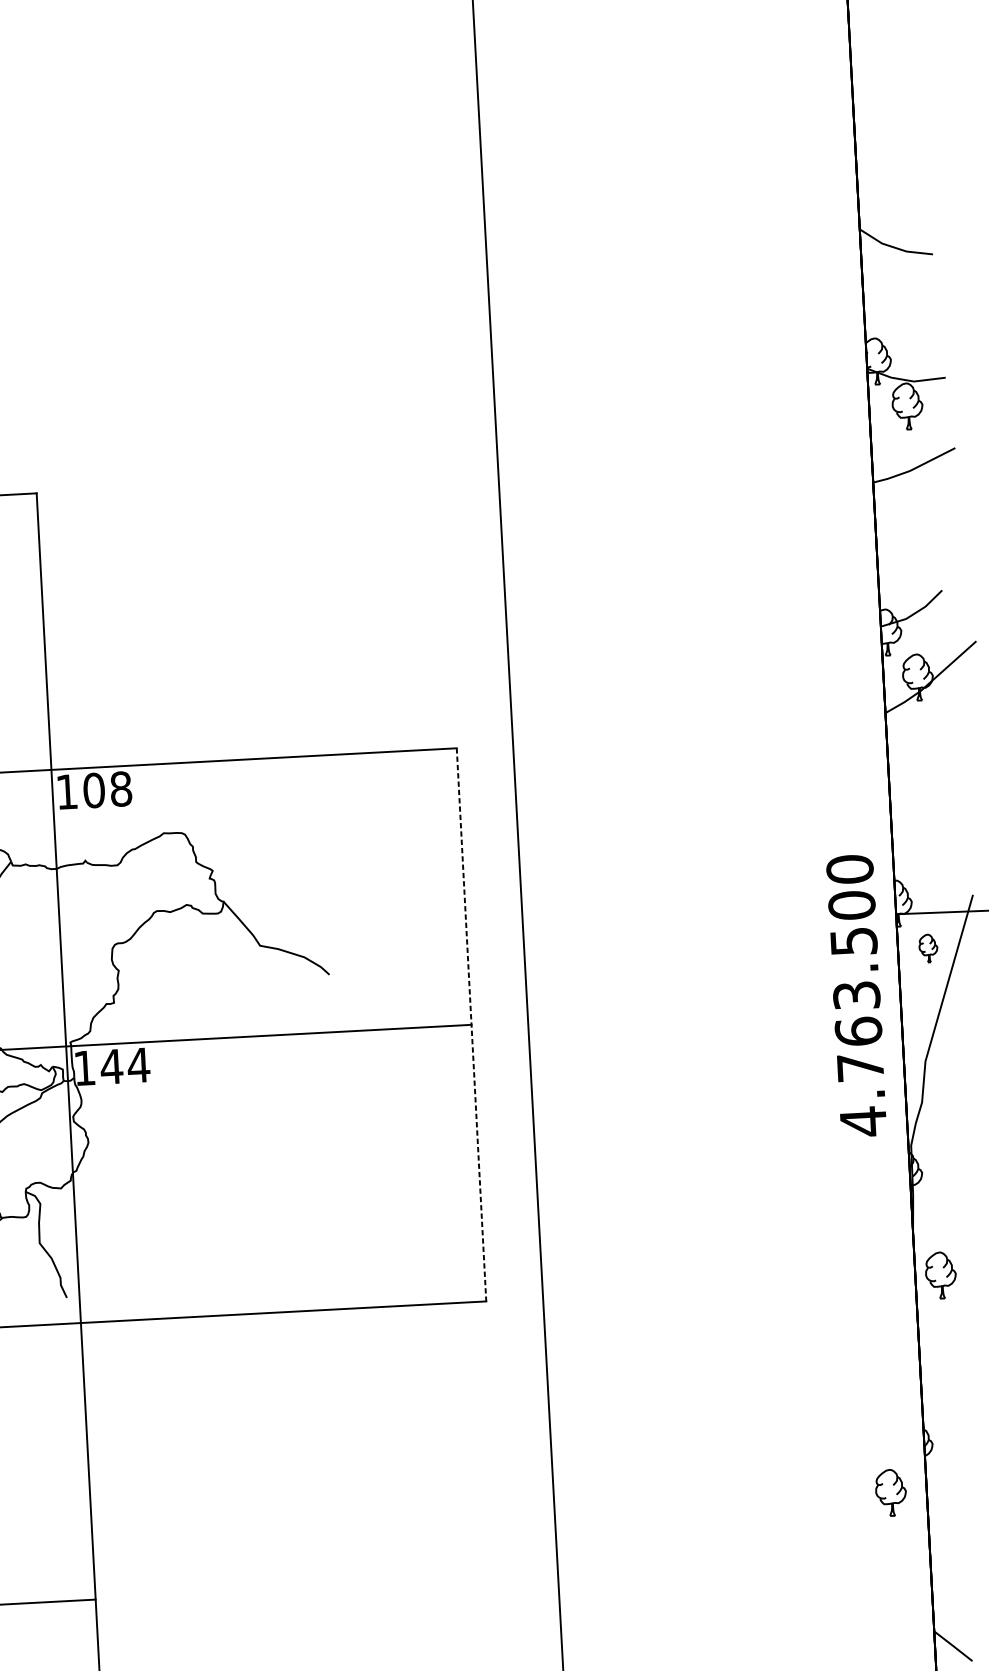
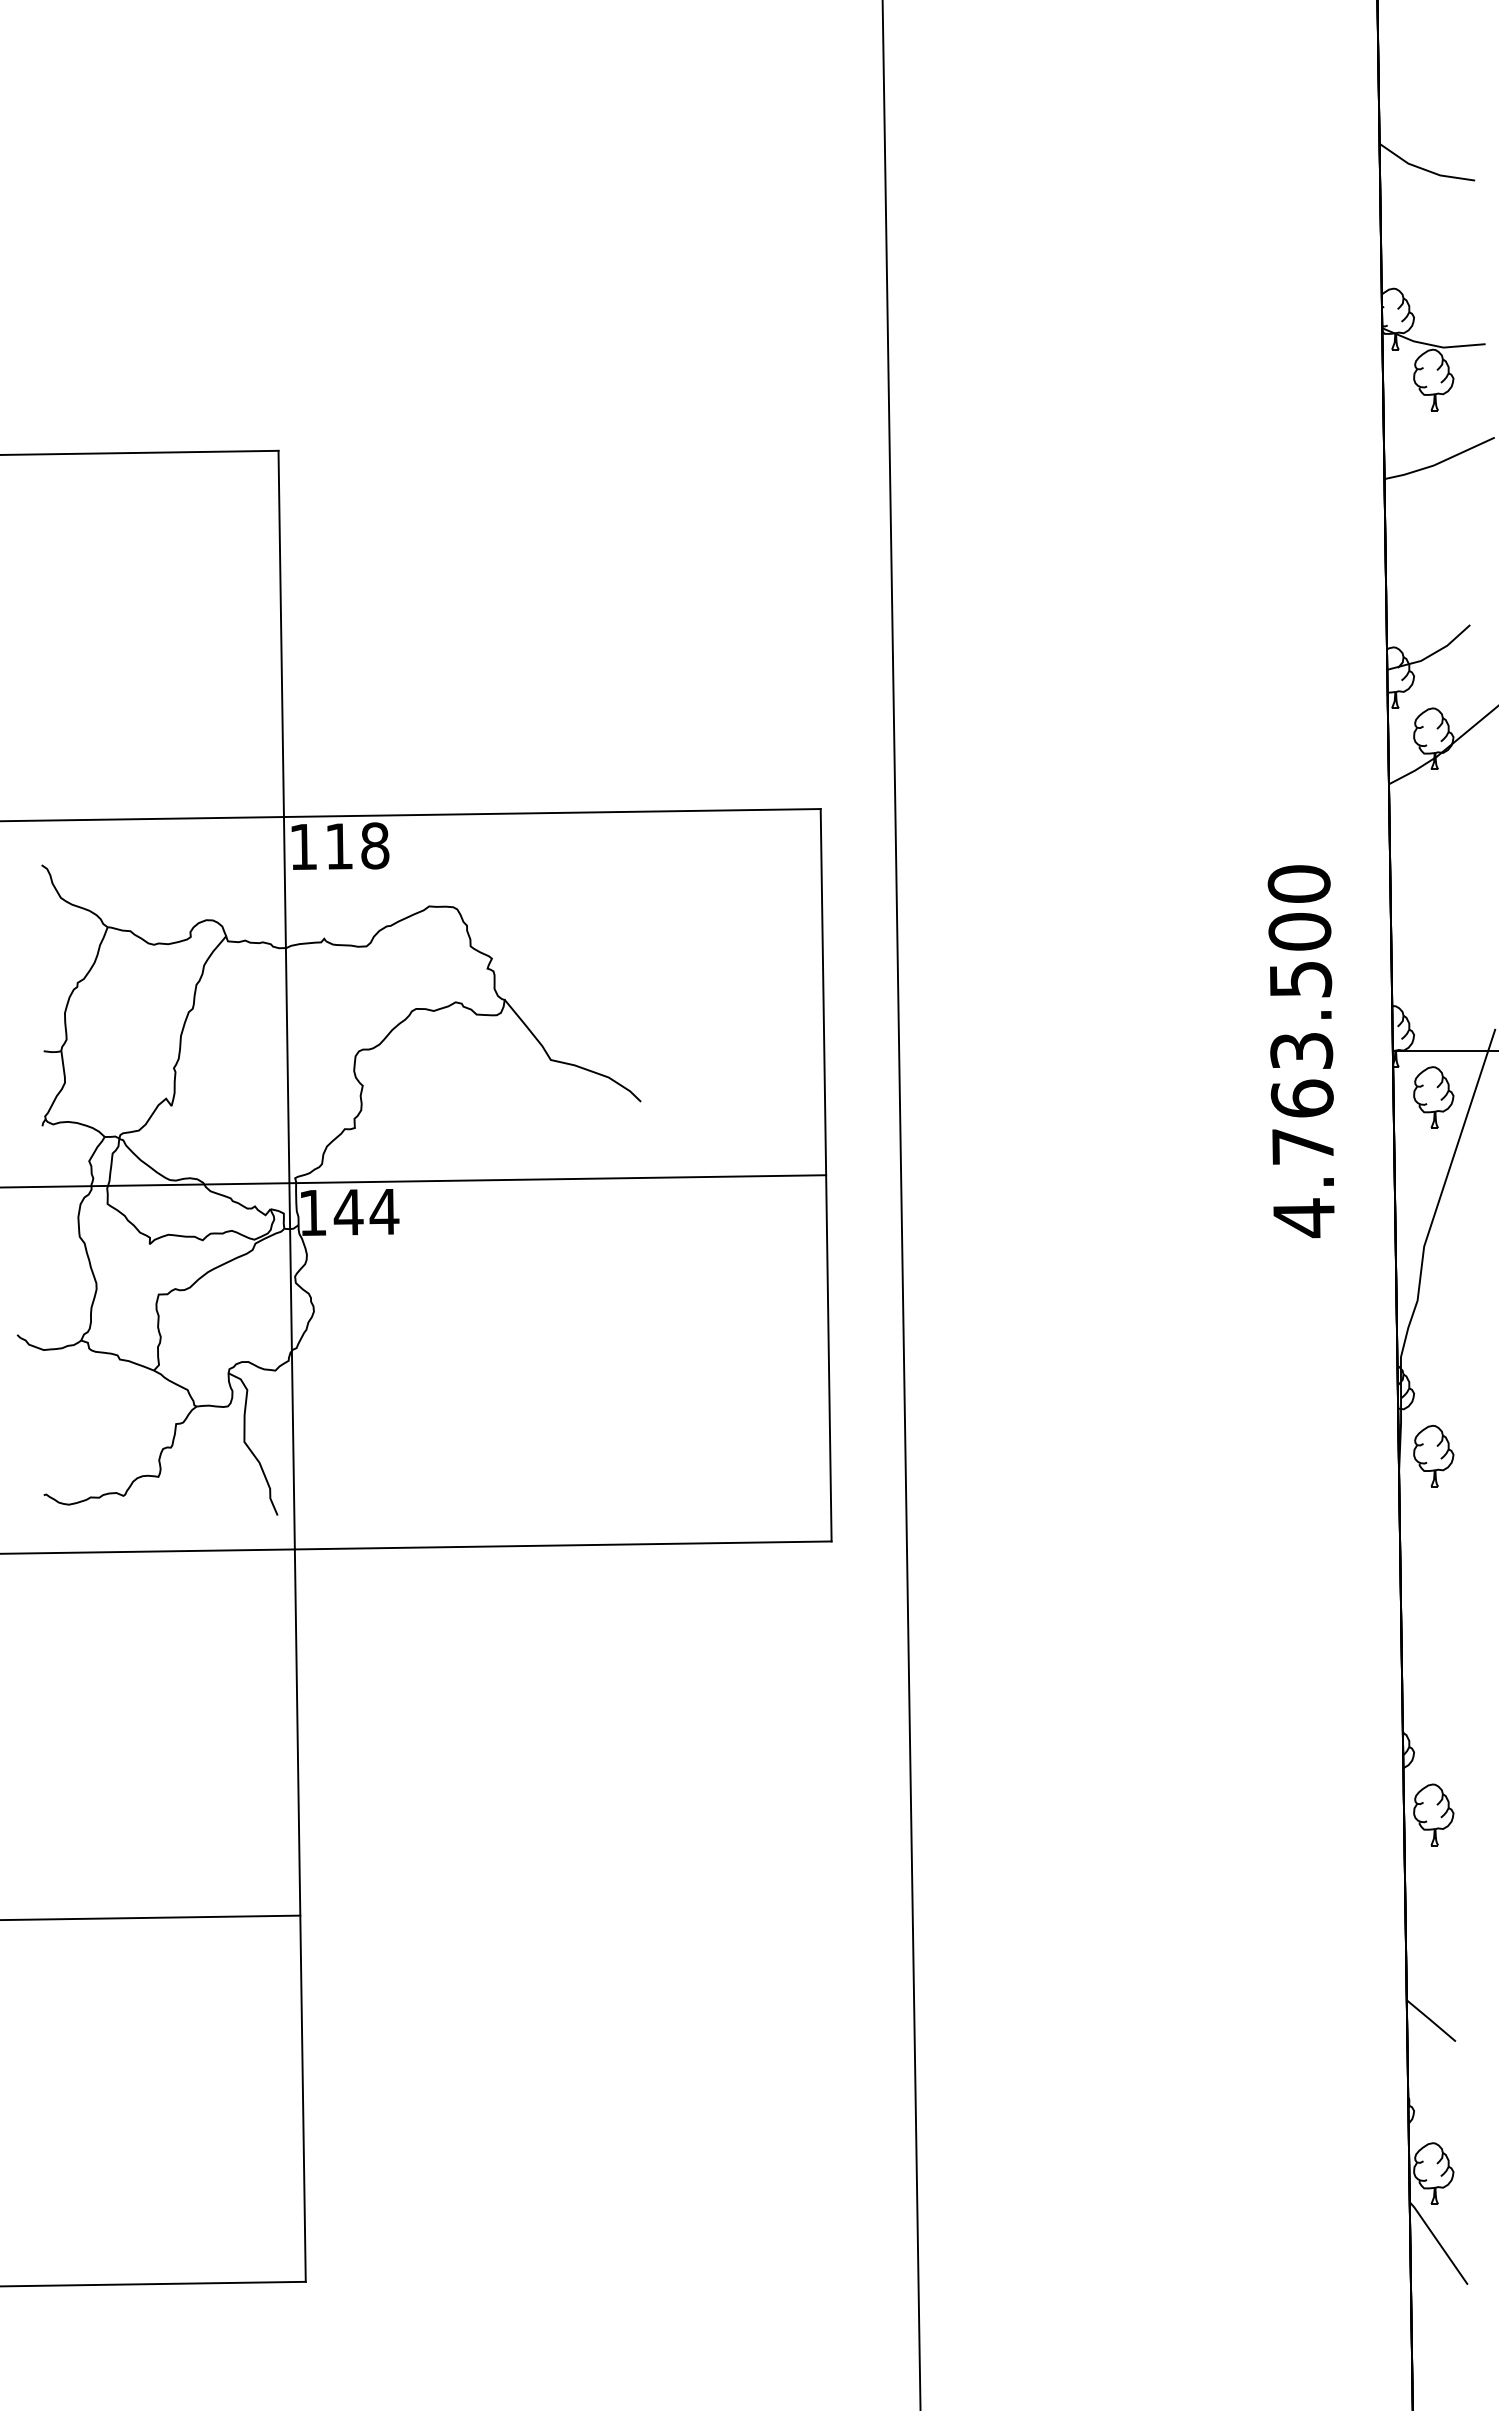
text: (94, 790) -> (339, 846), 108 -> 118
part: (928, 948) -> (1433, 1097), size x1.67
text: (855, 995) -> (1300, 1051), moved
line: (471, 1025) -> (826, 1175), dashed -> solid
part: (940, 1275) -> (1433, 1456), moved
part: (890, 1492) -> (1433, 1814), moved

